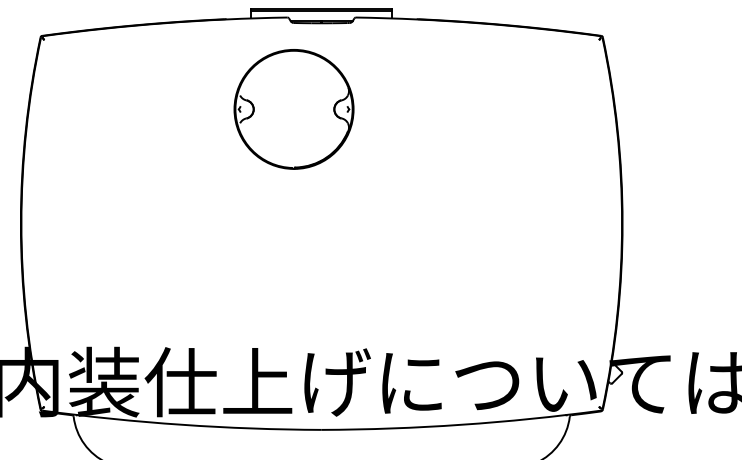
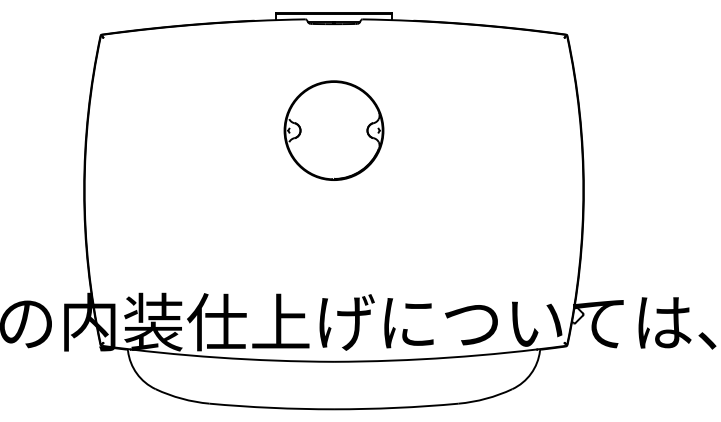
part: (293, 109) -> (333, 130), moved

